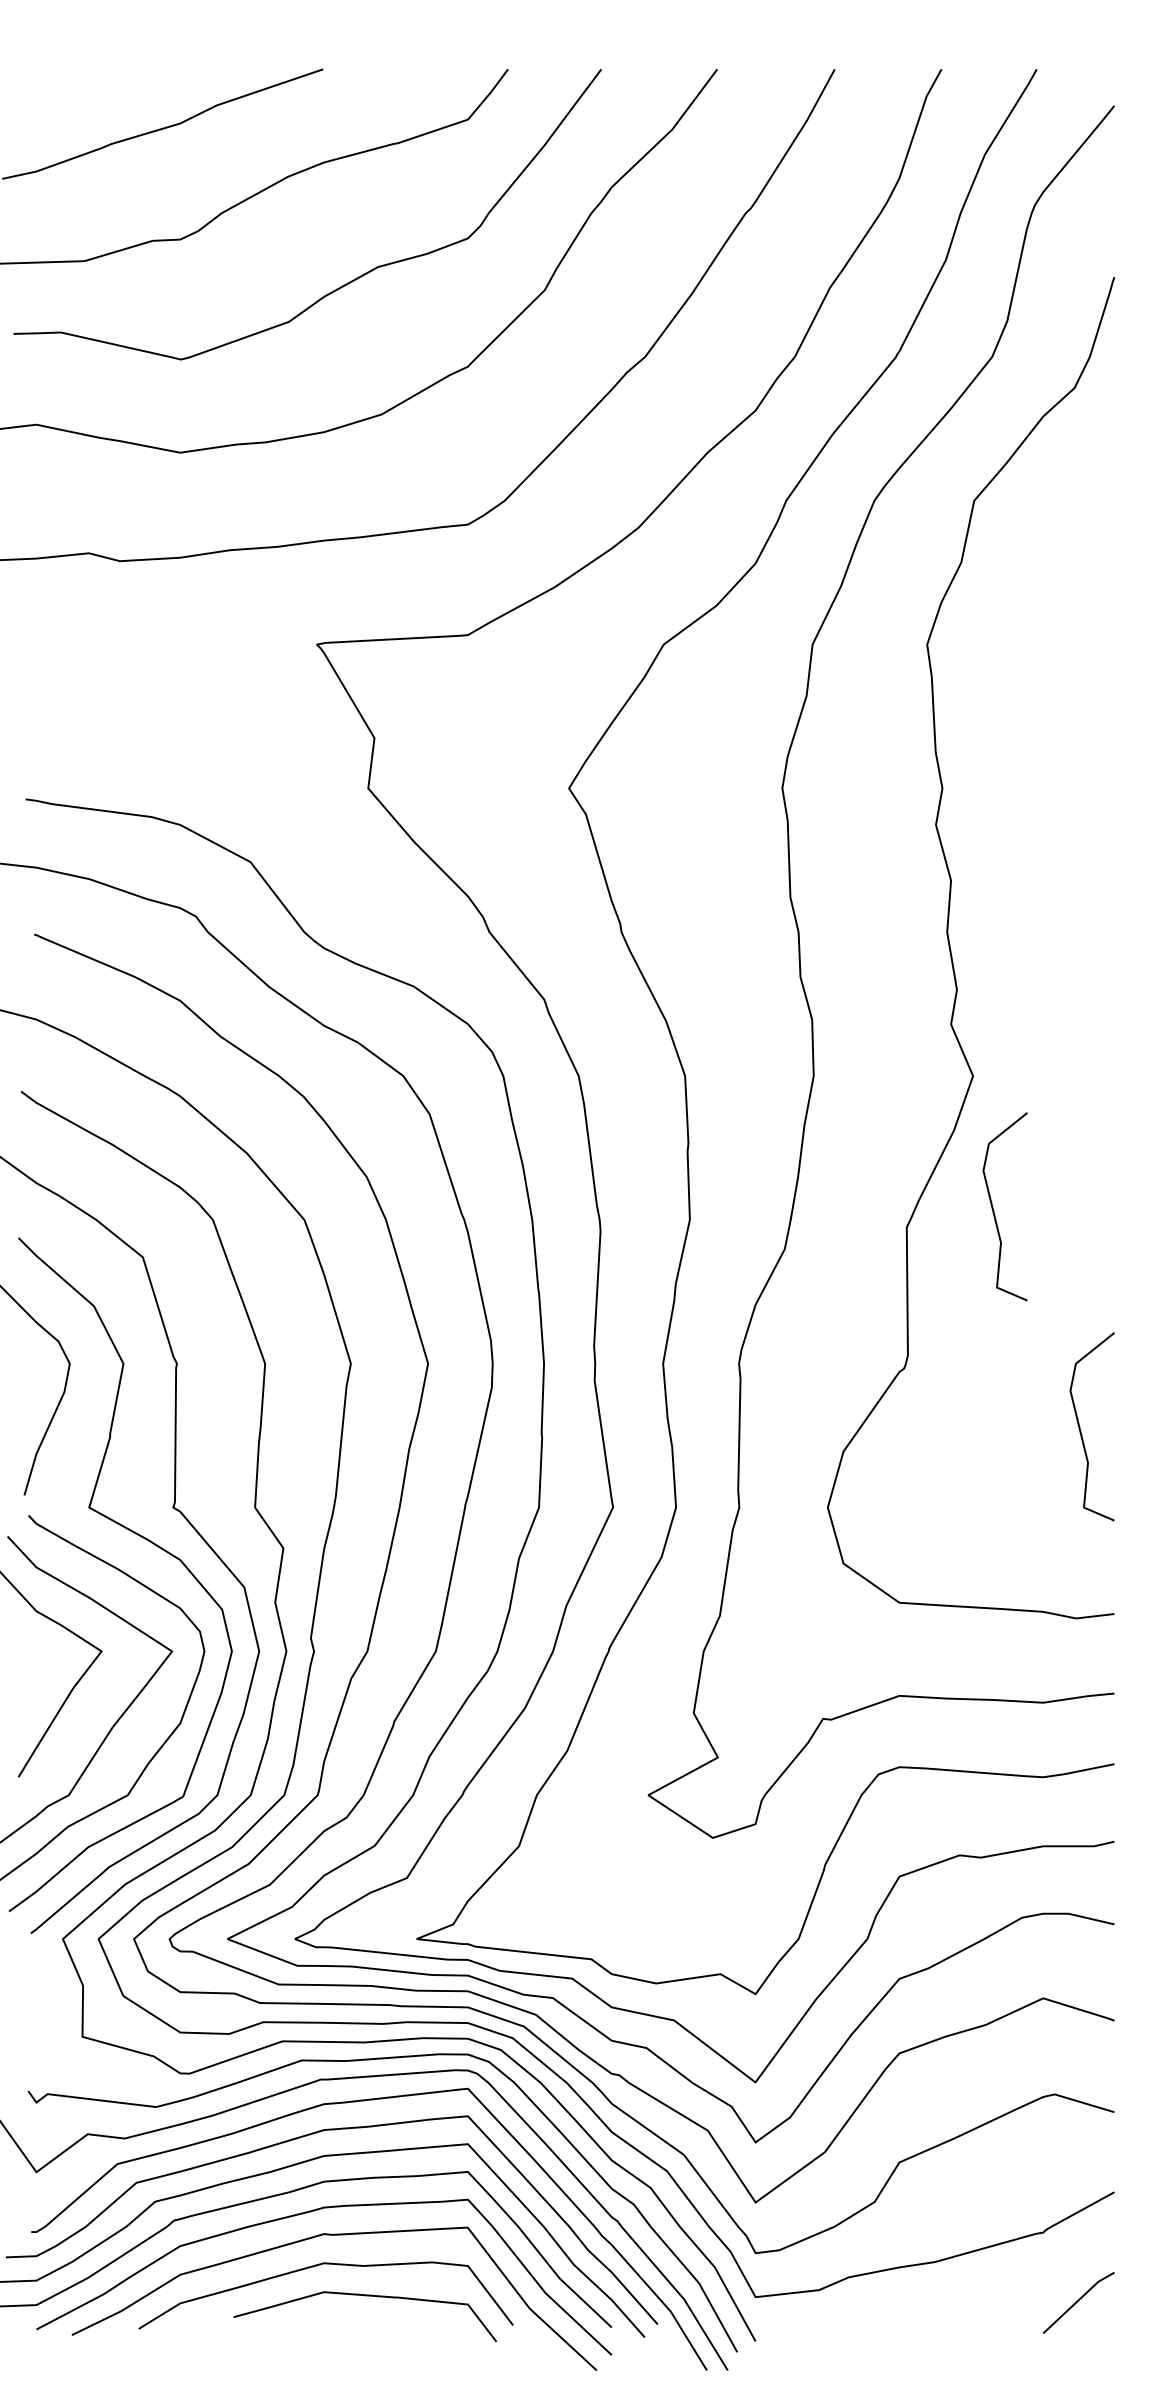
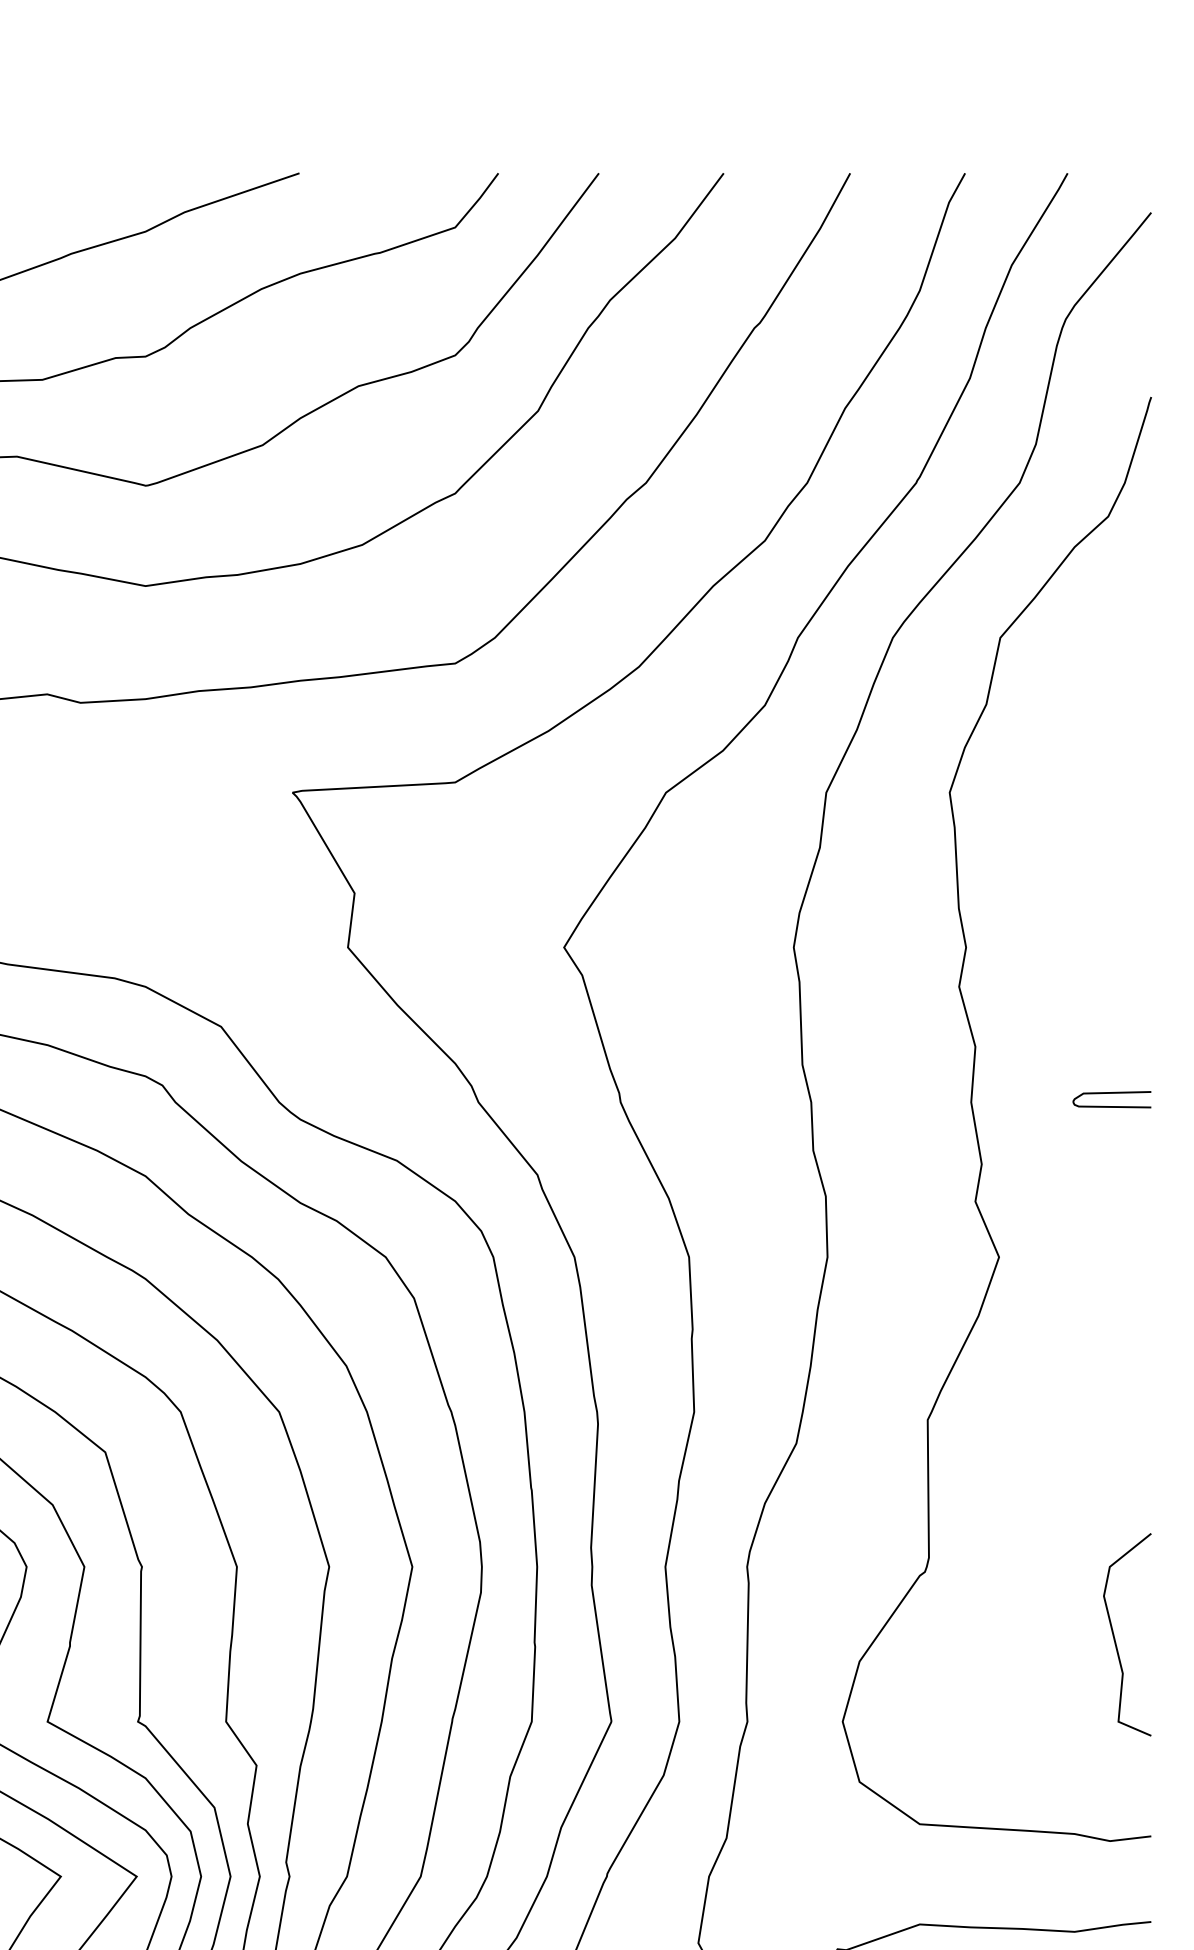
curve: (1077, 924) -> (1111, 1094), added
curve: (994, 1210) -> (1022, 1401), removed

